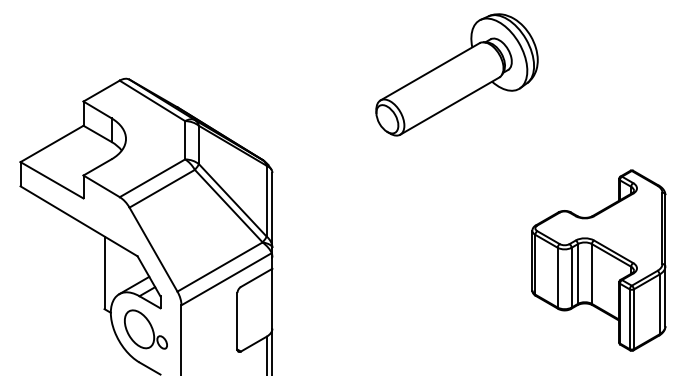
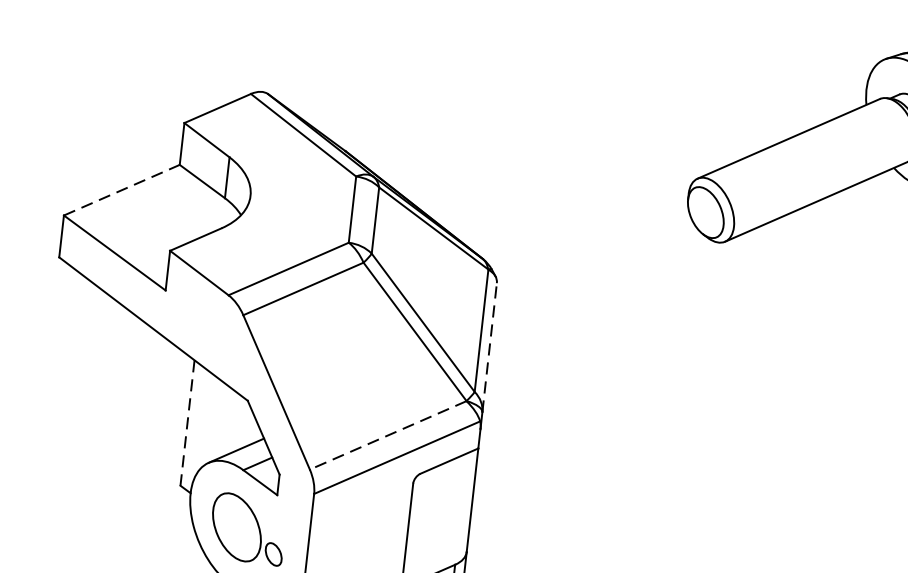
line: (52, 143) -> (122, 189), solid -> dashed
line: (272, 209) -> (489, 346), solid -> dashed
line: (219, 267) -> (387, 436), solid -> dashed
line: (104, 273) -> (187, 424), solid -> dashed

